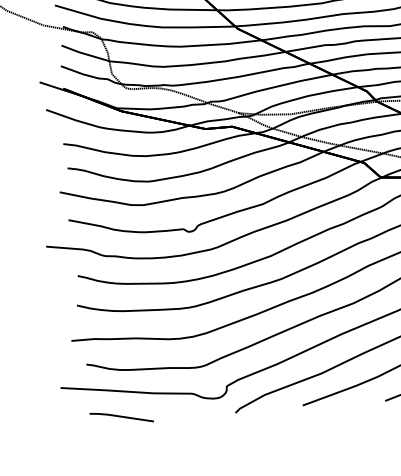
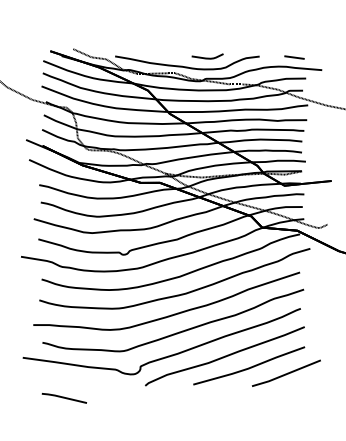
line: (120, 417) -> (63, 398), moved

